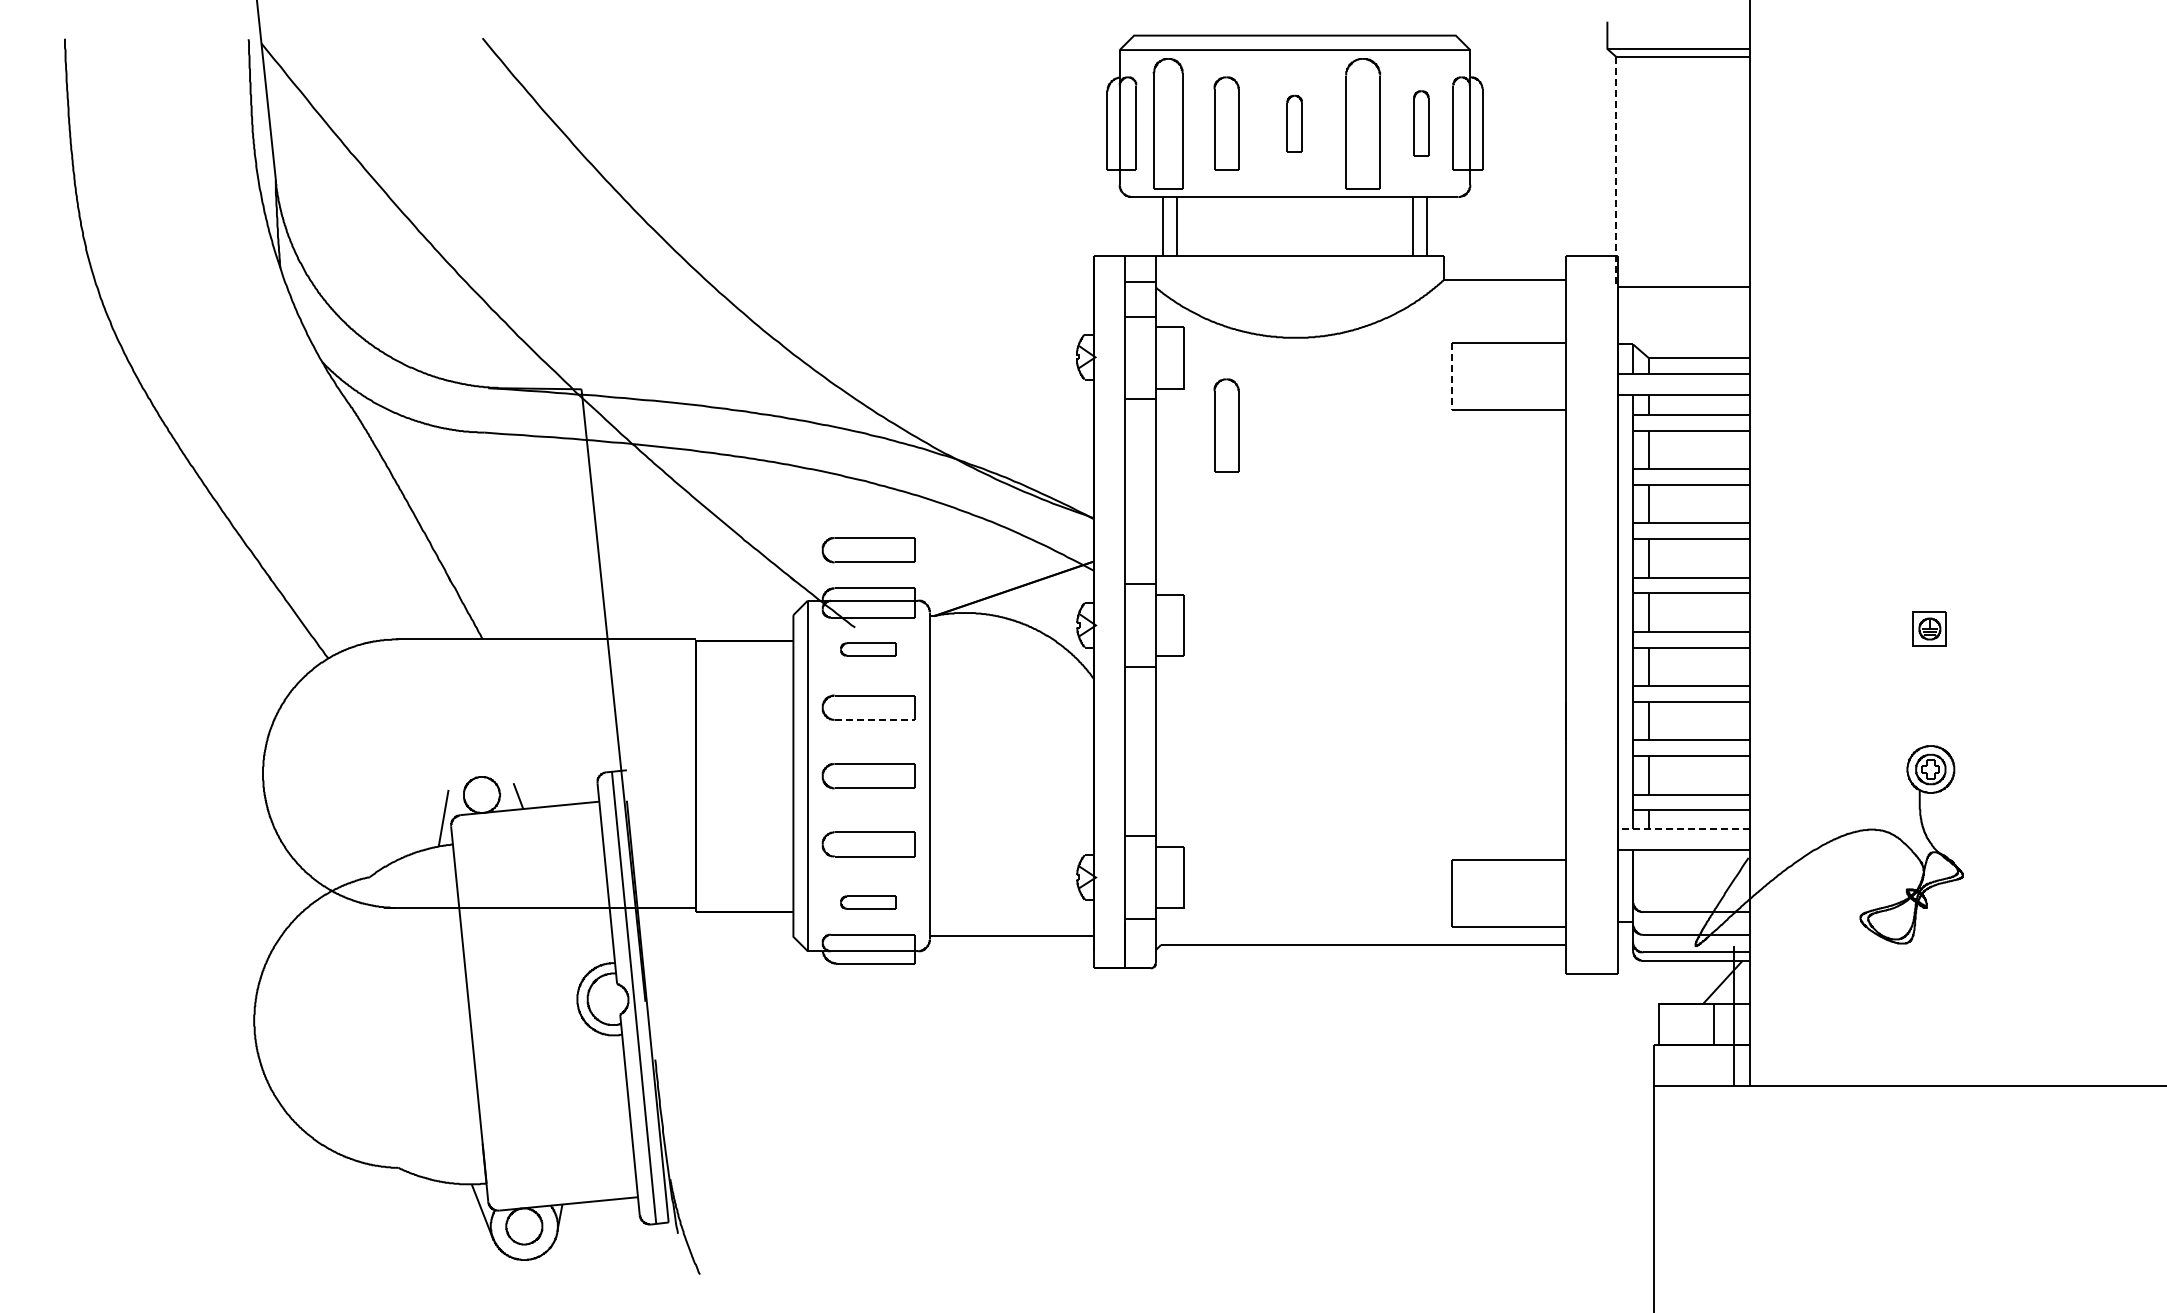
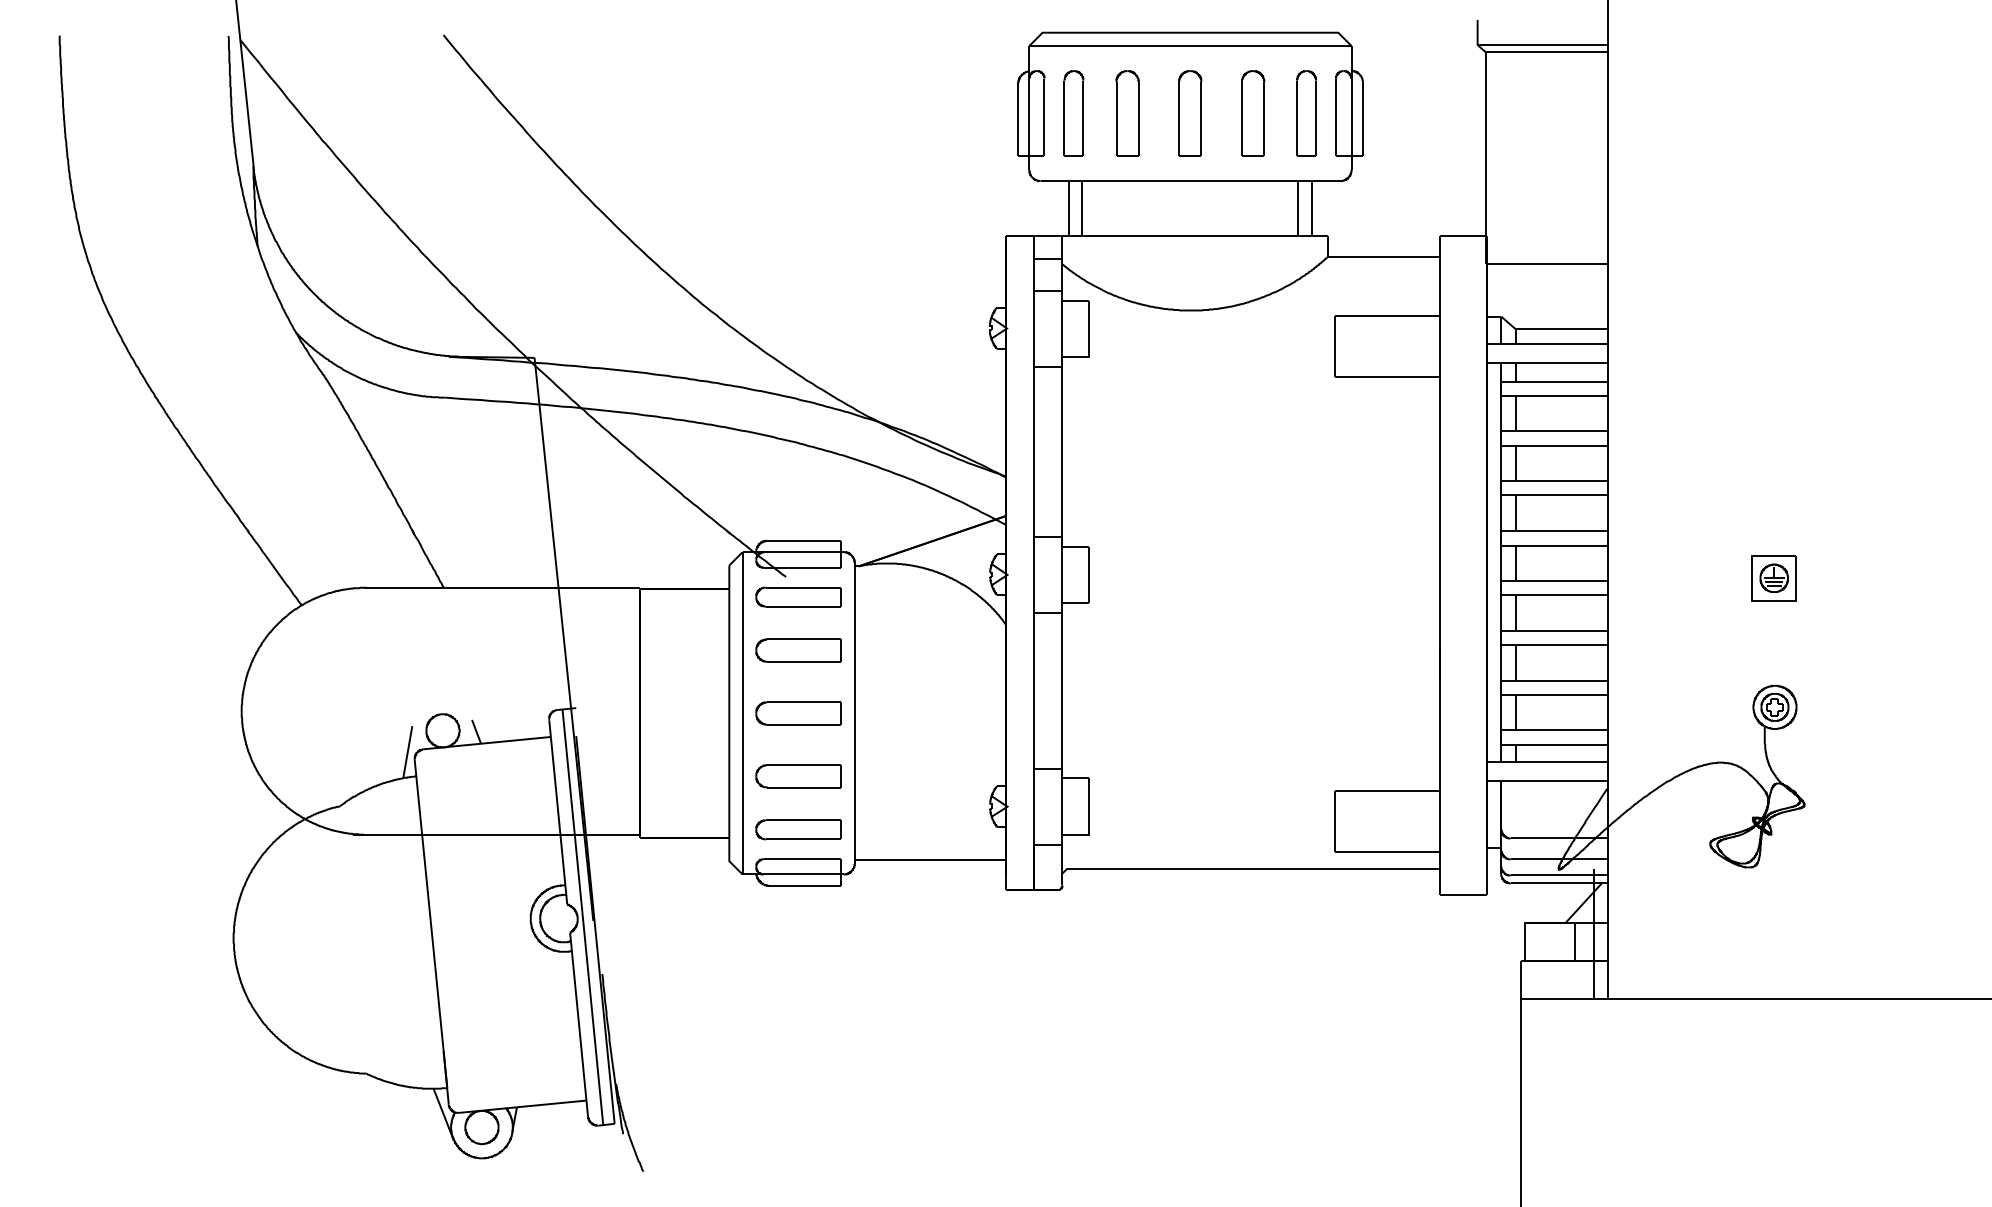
part: (1168, 123) -> (1074, 113), size x0.71
part: (1294, 123) -> (1189, 113), size x1.67
part: (1363, 123) -> (1253, 113), size x0.71
part: (1421, 123) -> (1306, 113), size x1.43
line: (1616, 171) -> (1485, 157), dashed -> solid
line: (1451, 377) -> (1334, 347), dashed -> solid
part: (1226, 425) -> (1127, 391), removed
part: (868, 550) -> (798, 506), removed
part: (1929, 628) -> (1773, 577), size x1.43
part: (868, 649) -> (798, 597), size x1.67
line: (875, 719) -> (804, 661), dashed -> solid
line: (1683, 829) -> (1547, 762), dashed -> solid
part: (868, 902) -> (798, 829), size x1.67

